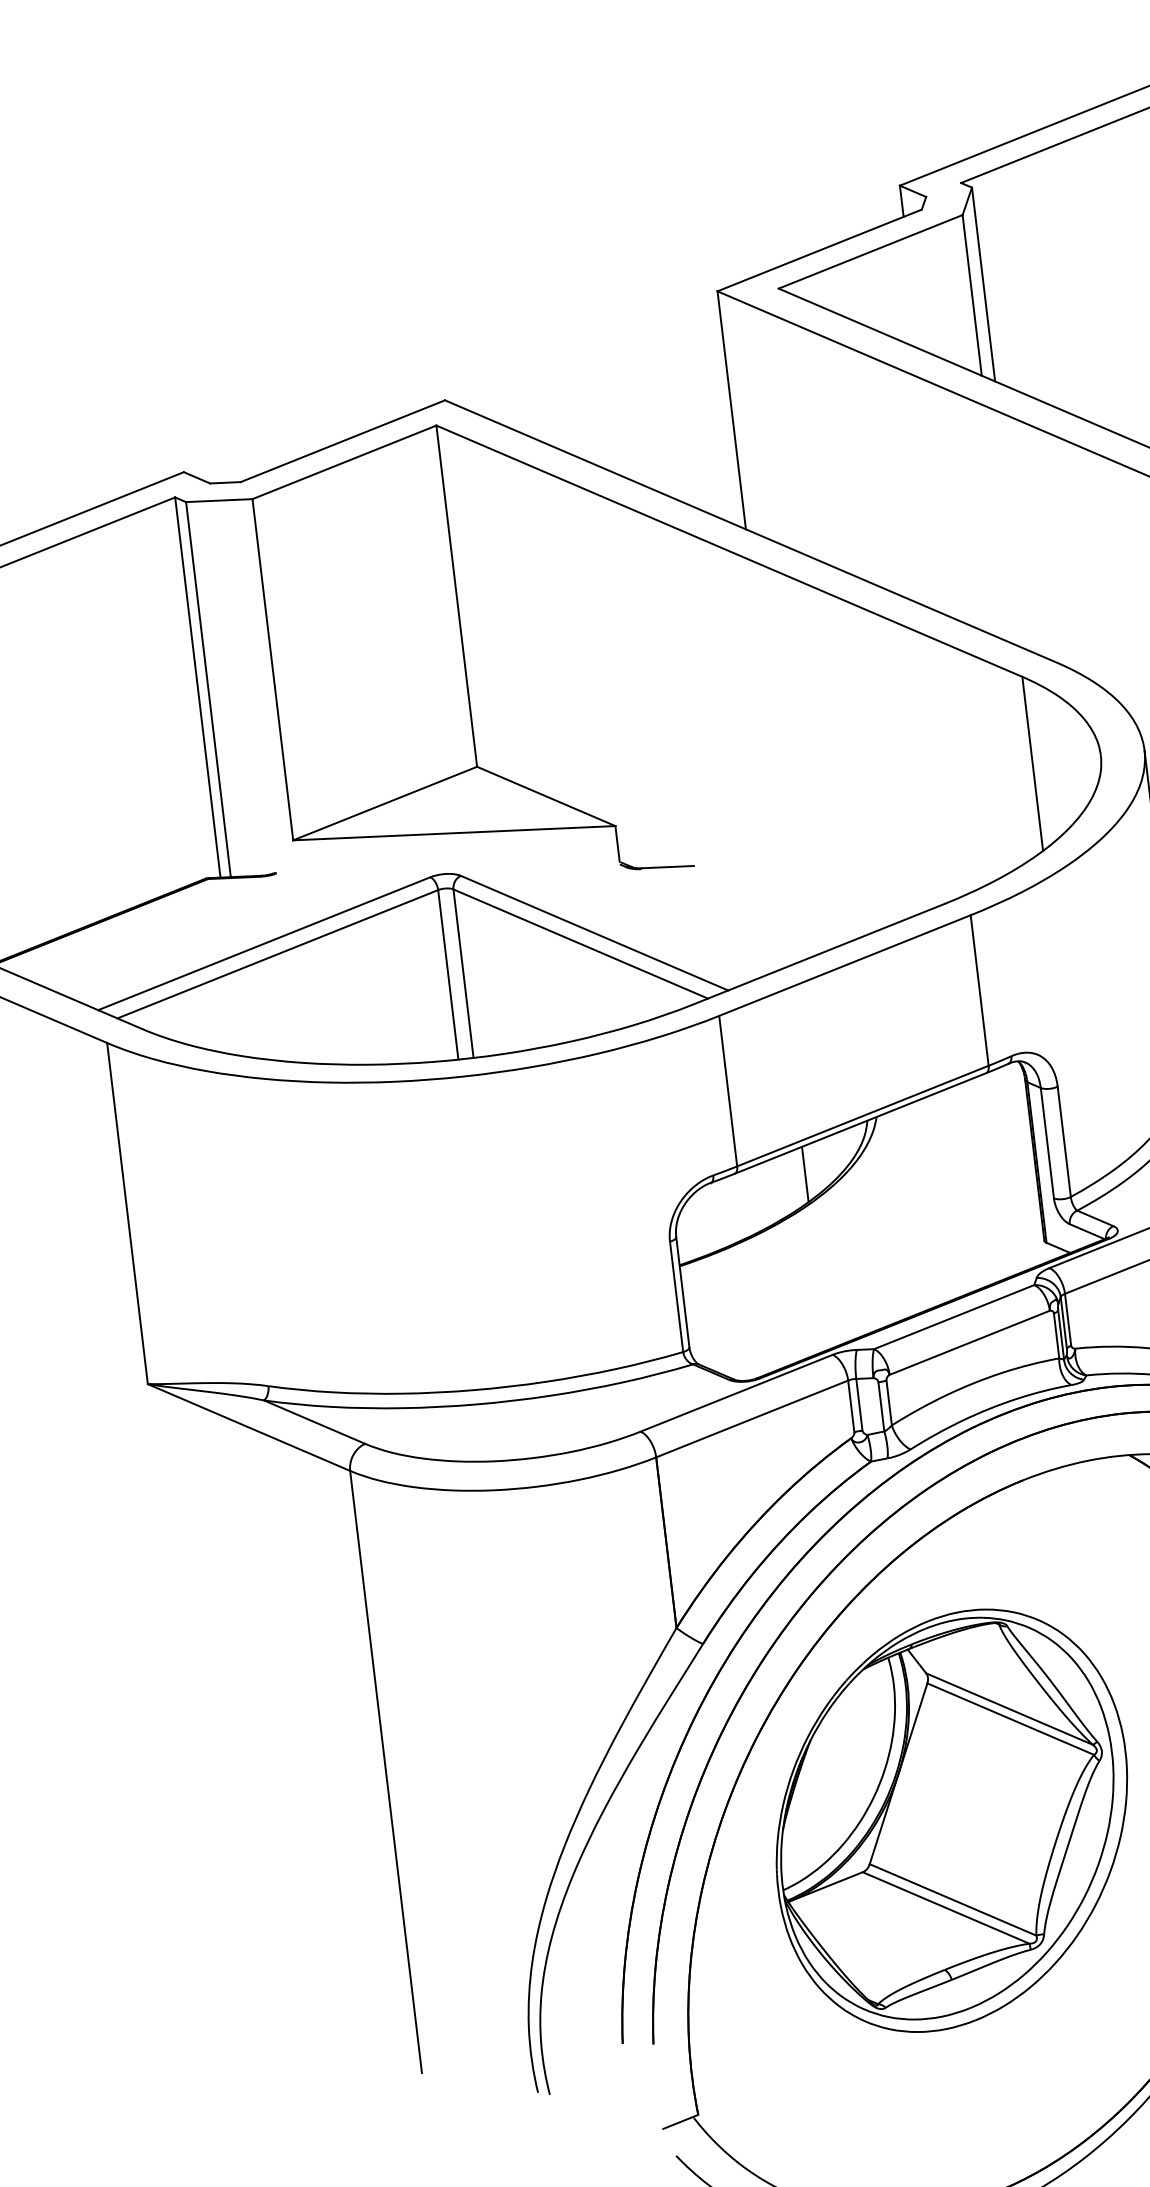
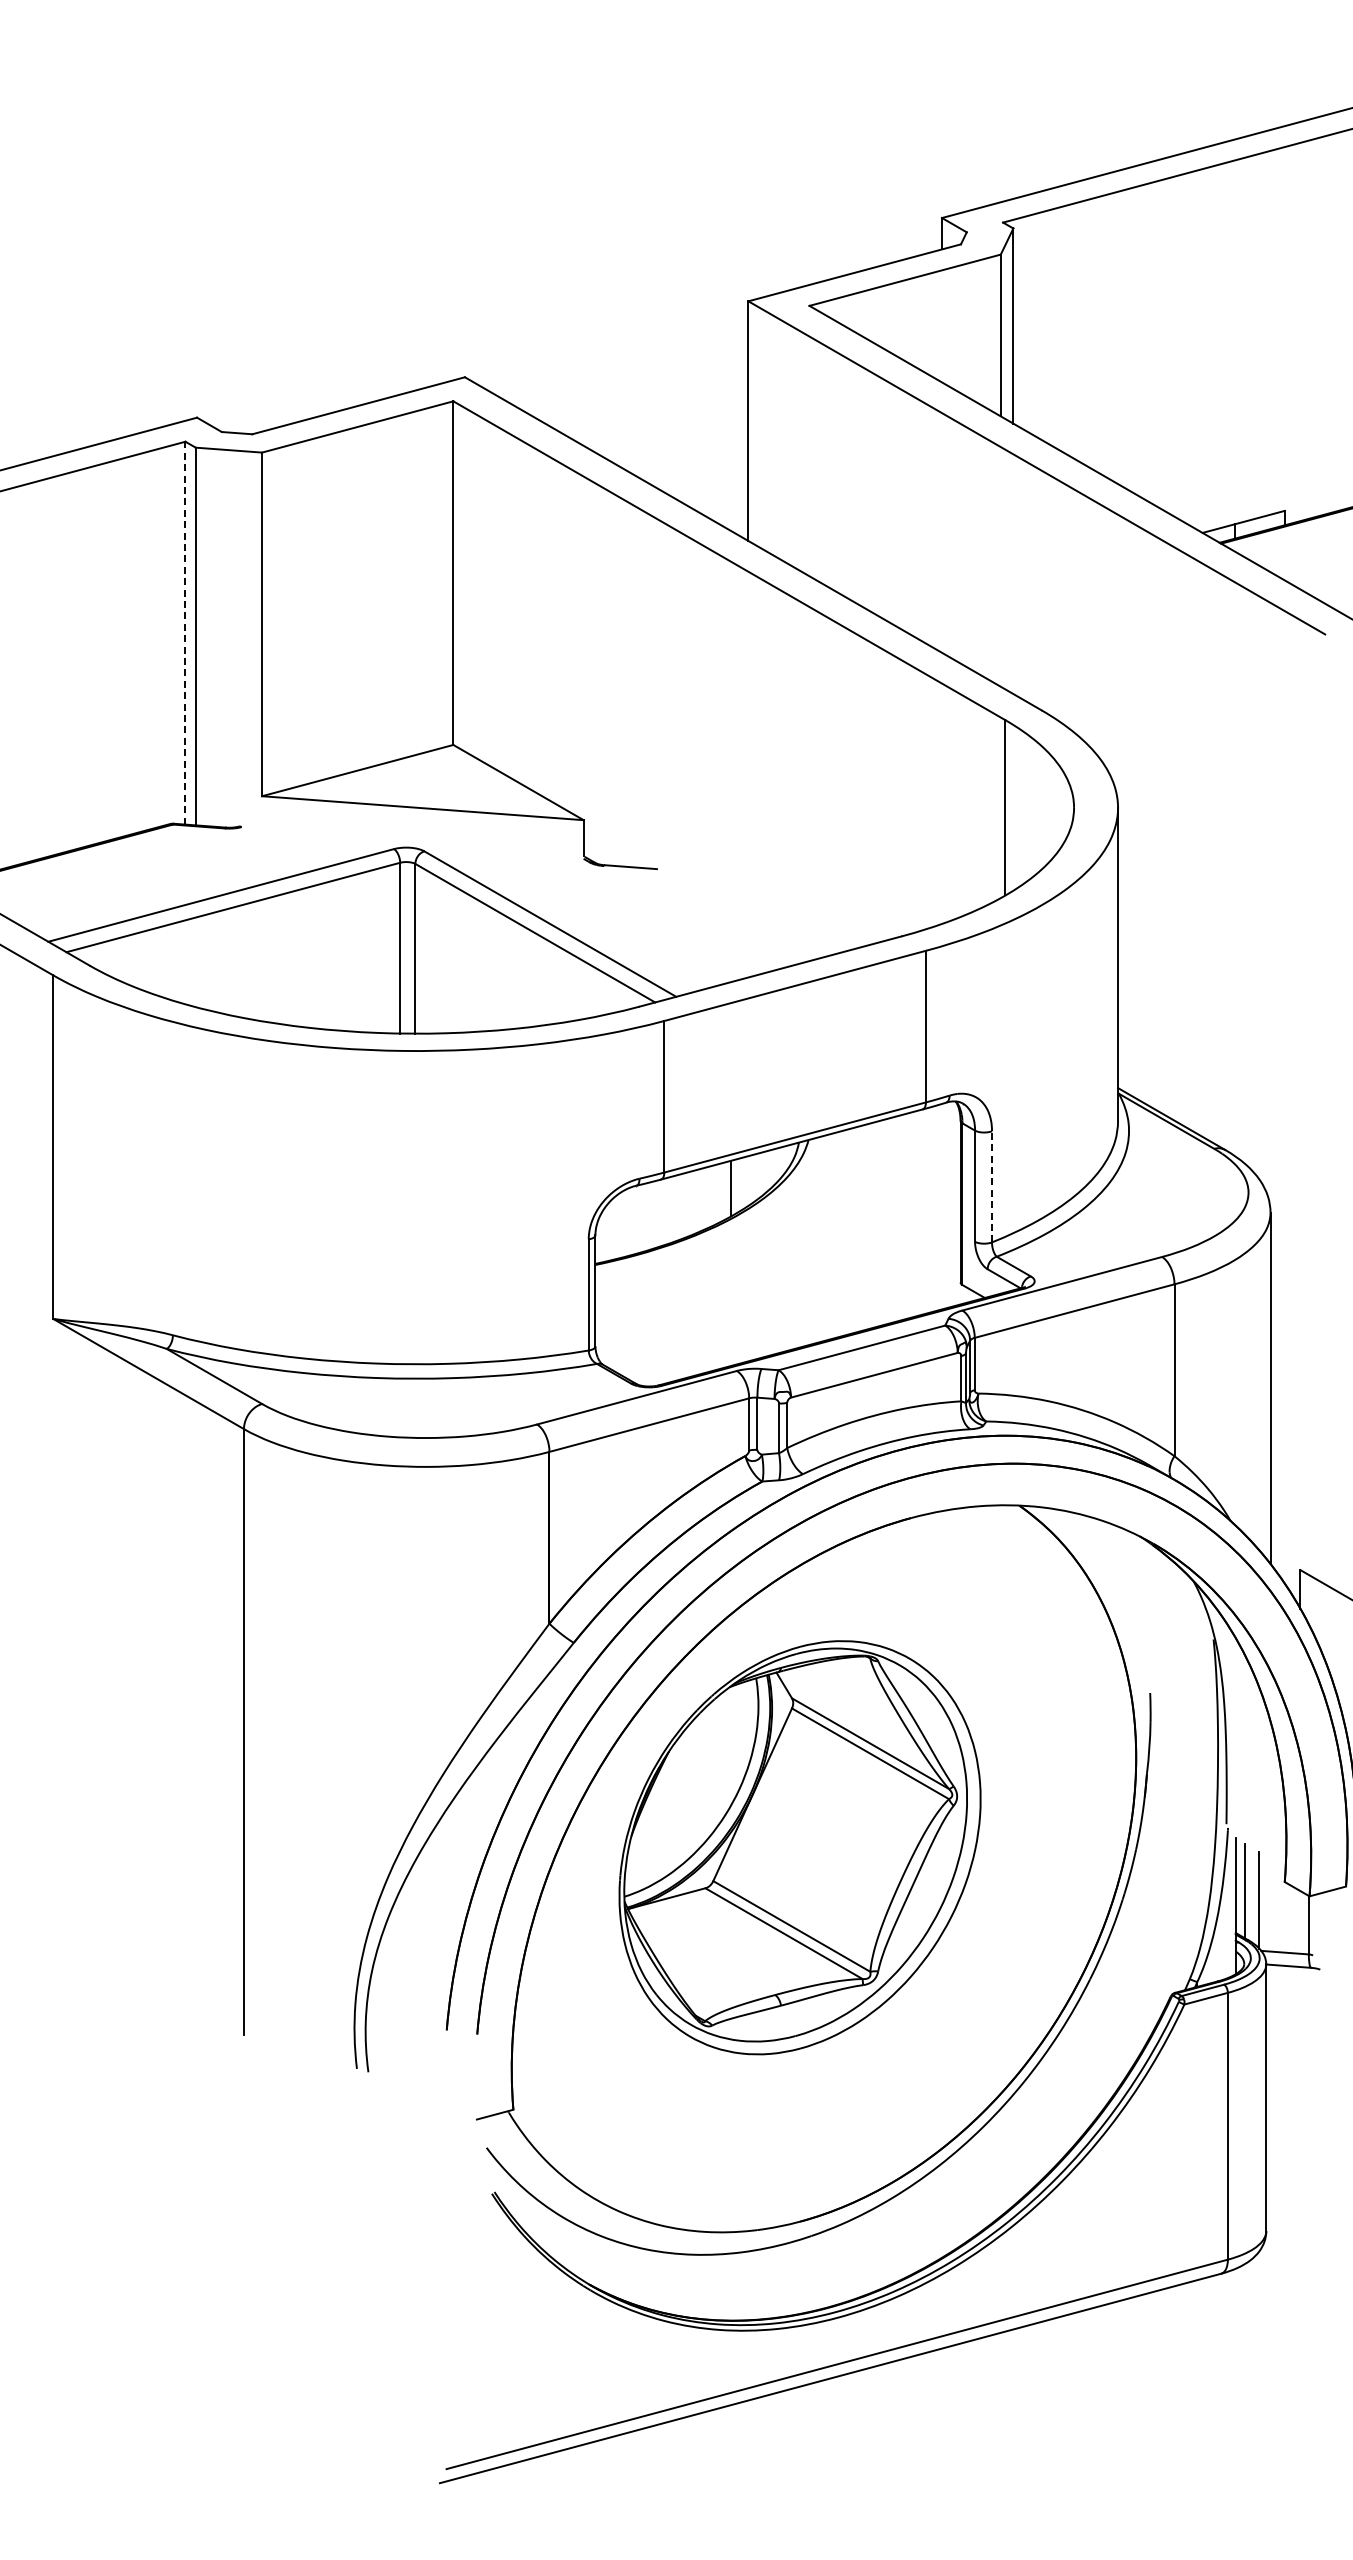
line: (197, 686) -> (185, 632), solid -> dashed
line: (1064, 1141) -> (992, 1186), solid -> dashed

